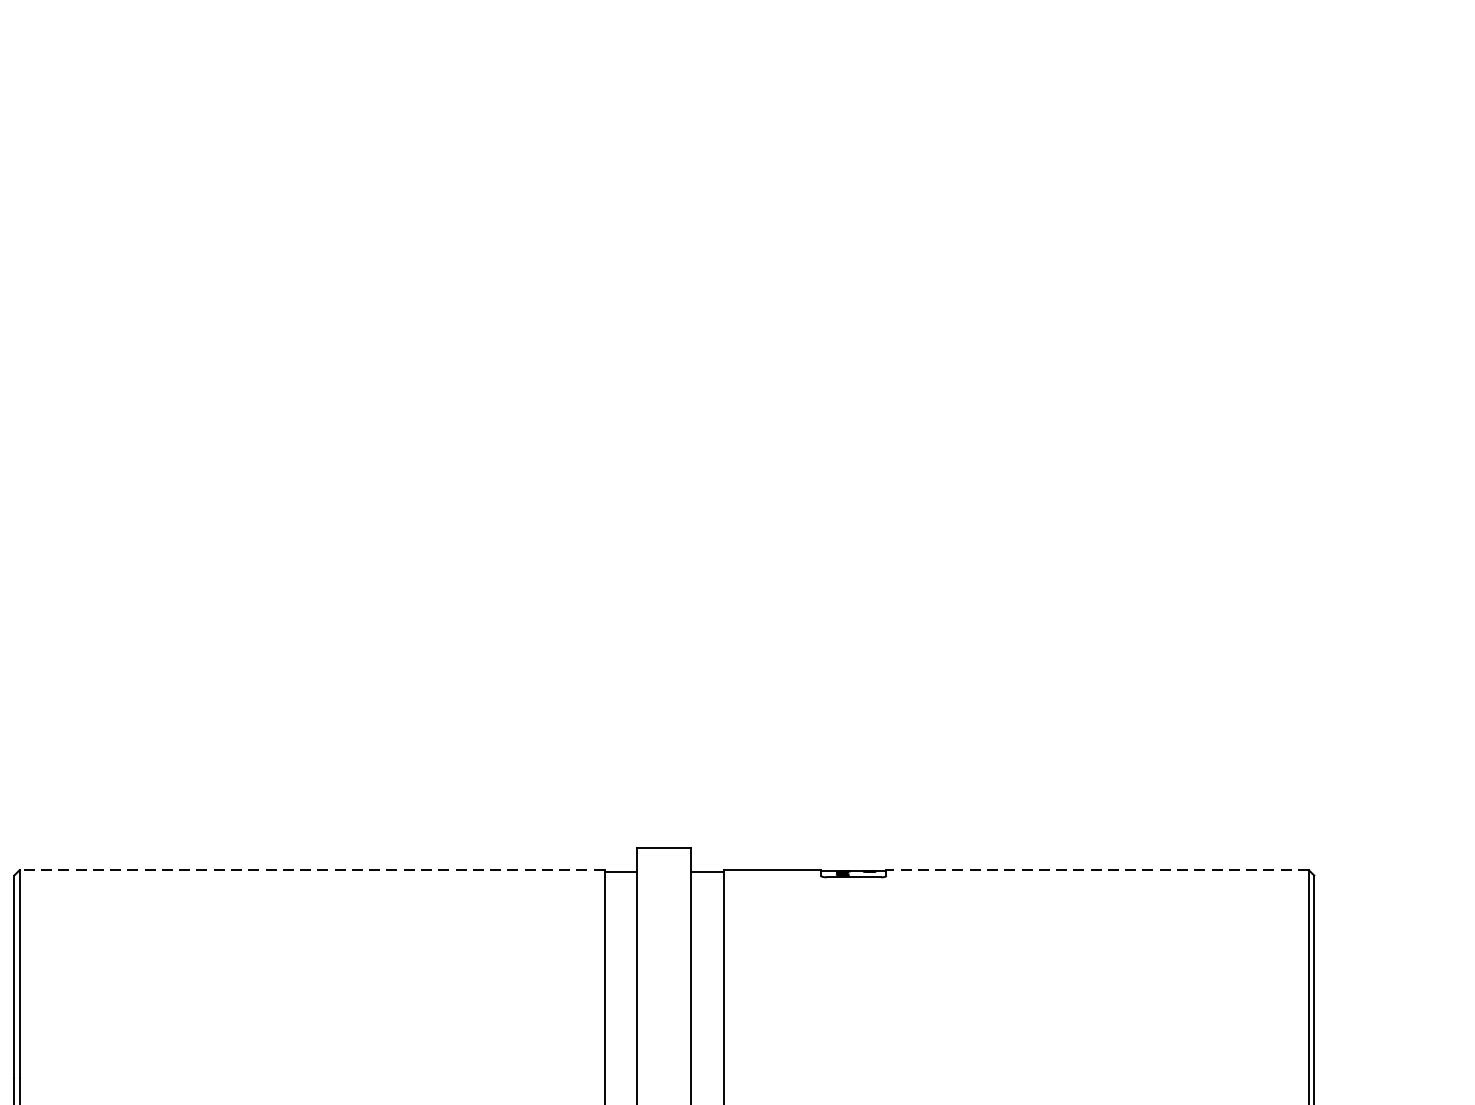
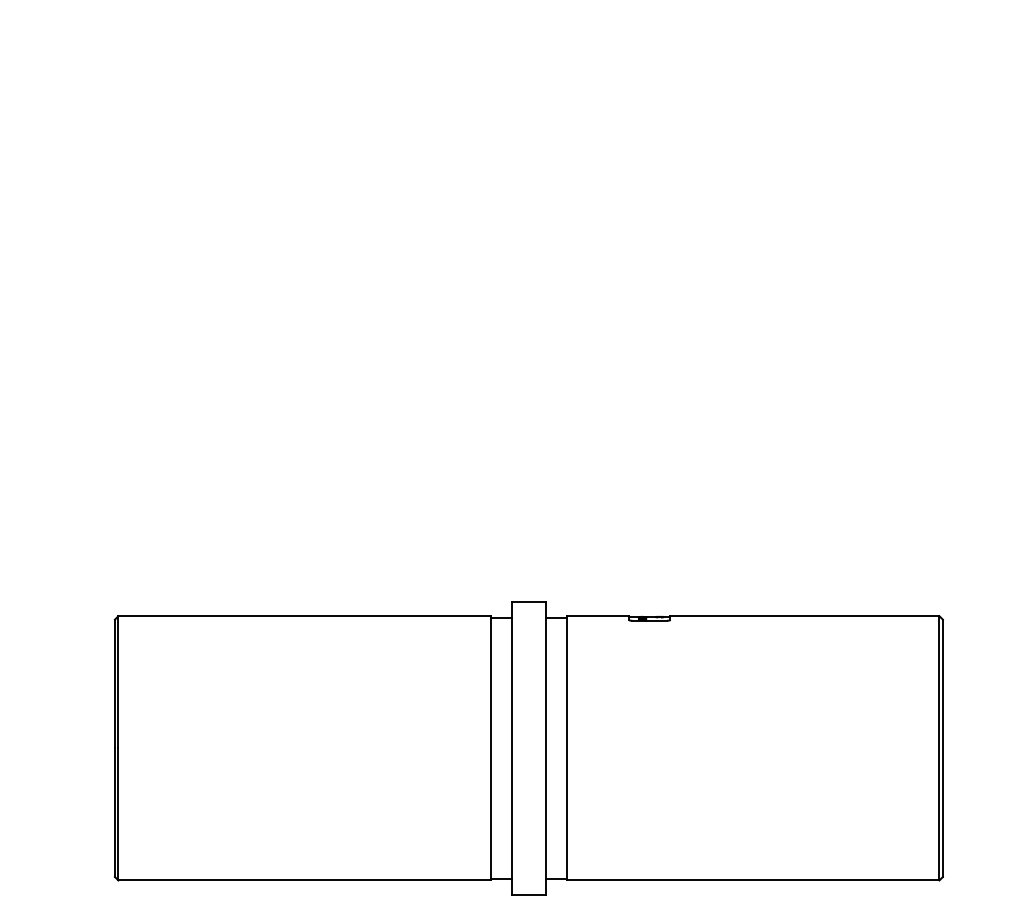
line: (311, 870) -> (304, 616), dashed -> solid
line: (1096, 870) -> (804, 616), dashed -> solid

